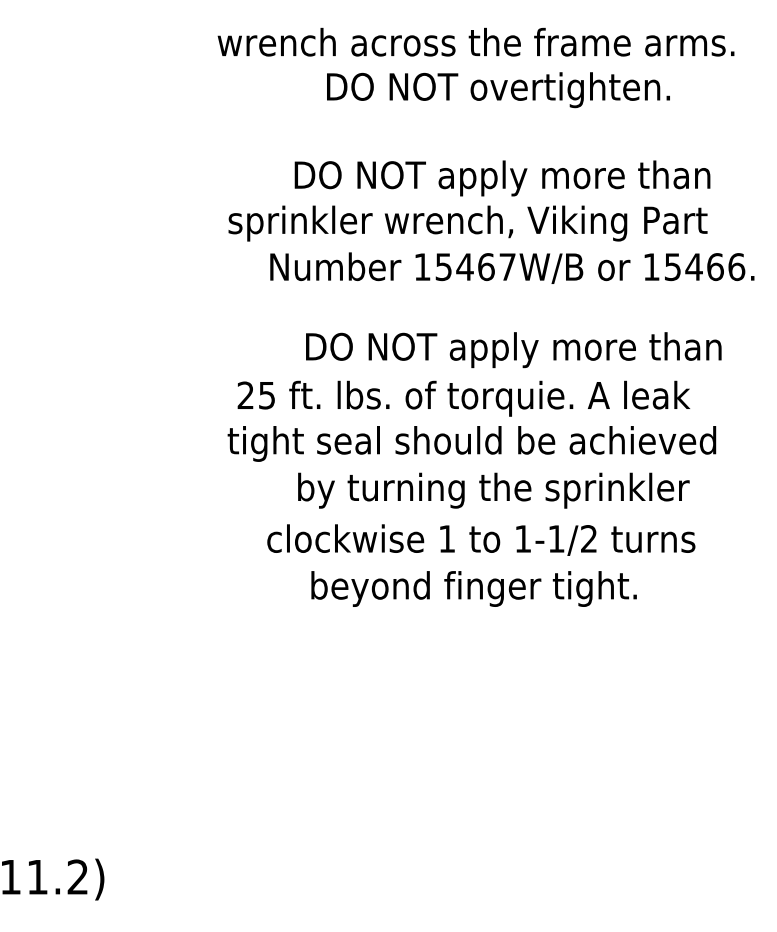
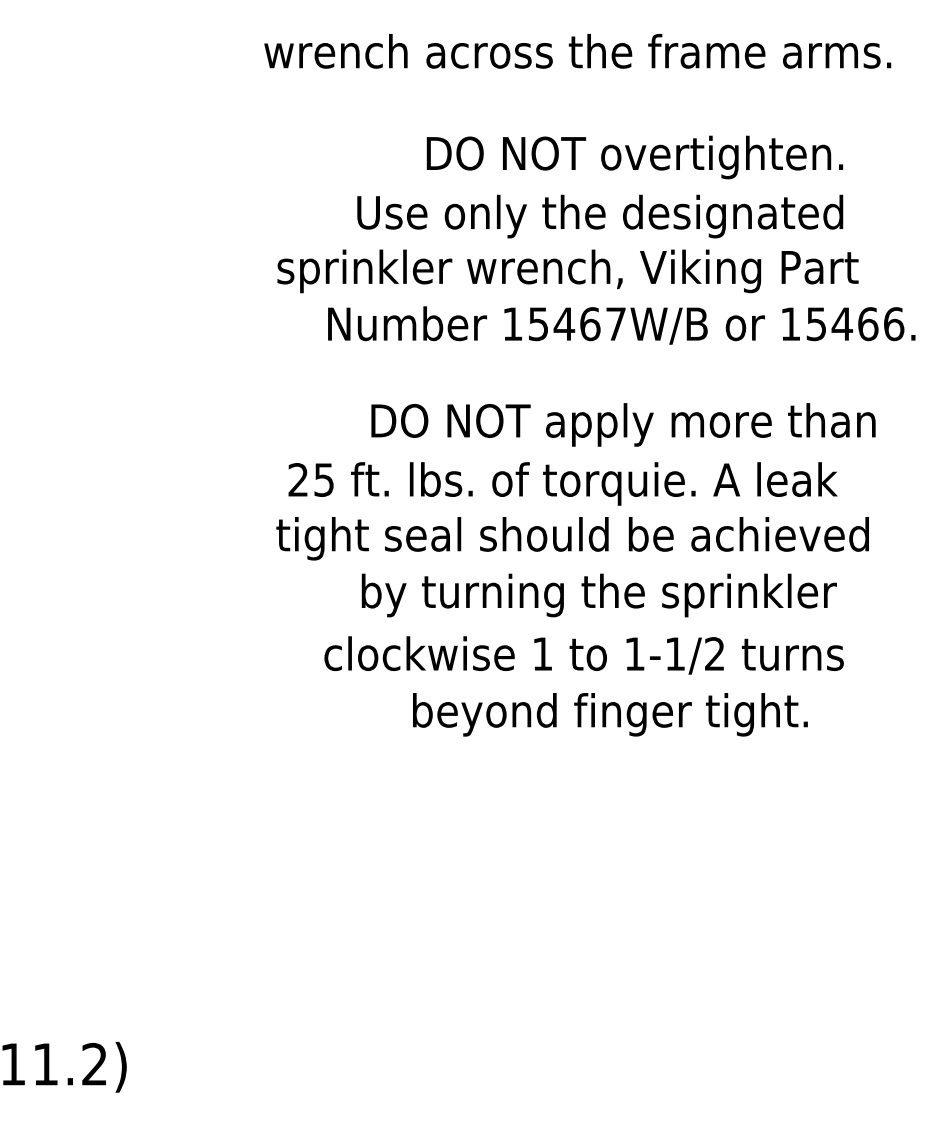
text: (498, 90) -> (634, 157), moved
text: (502, 178) -> (609, 216), DO NOT apply more than -> Use only the designated
text: (474, 588) -> (610, 714), moved

